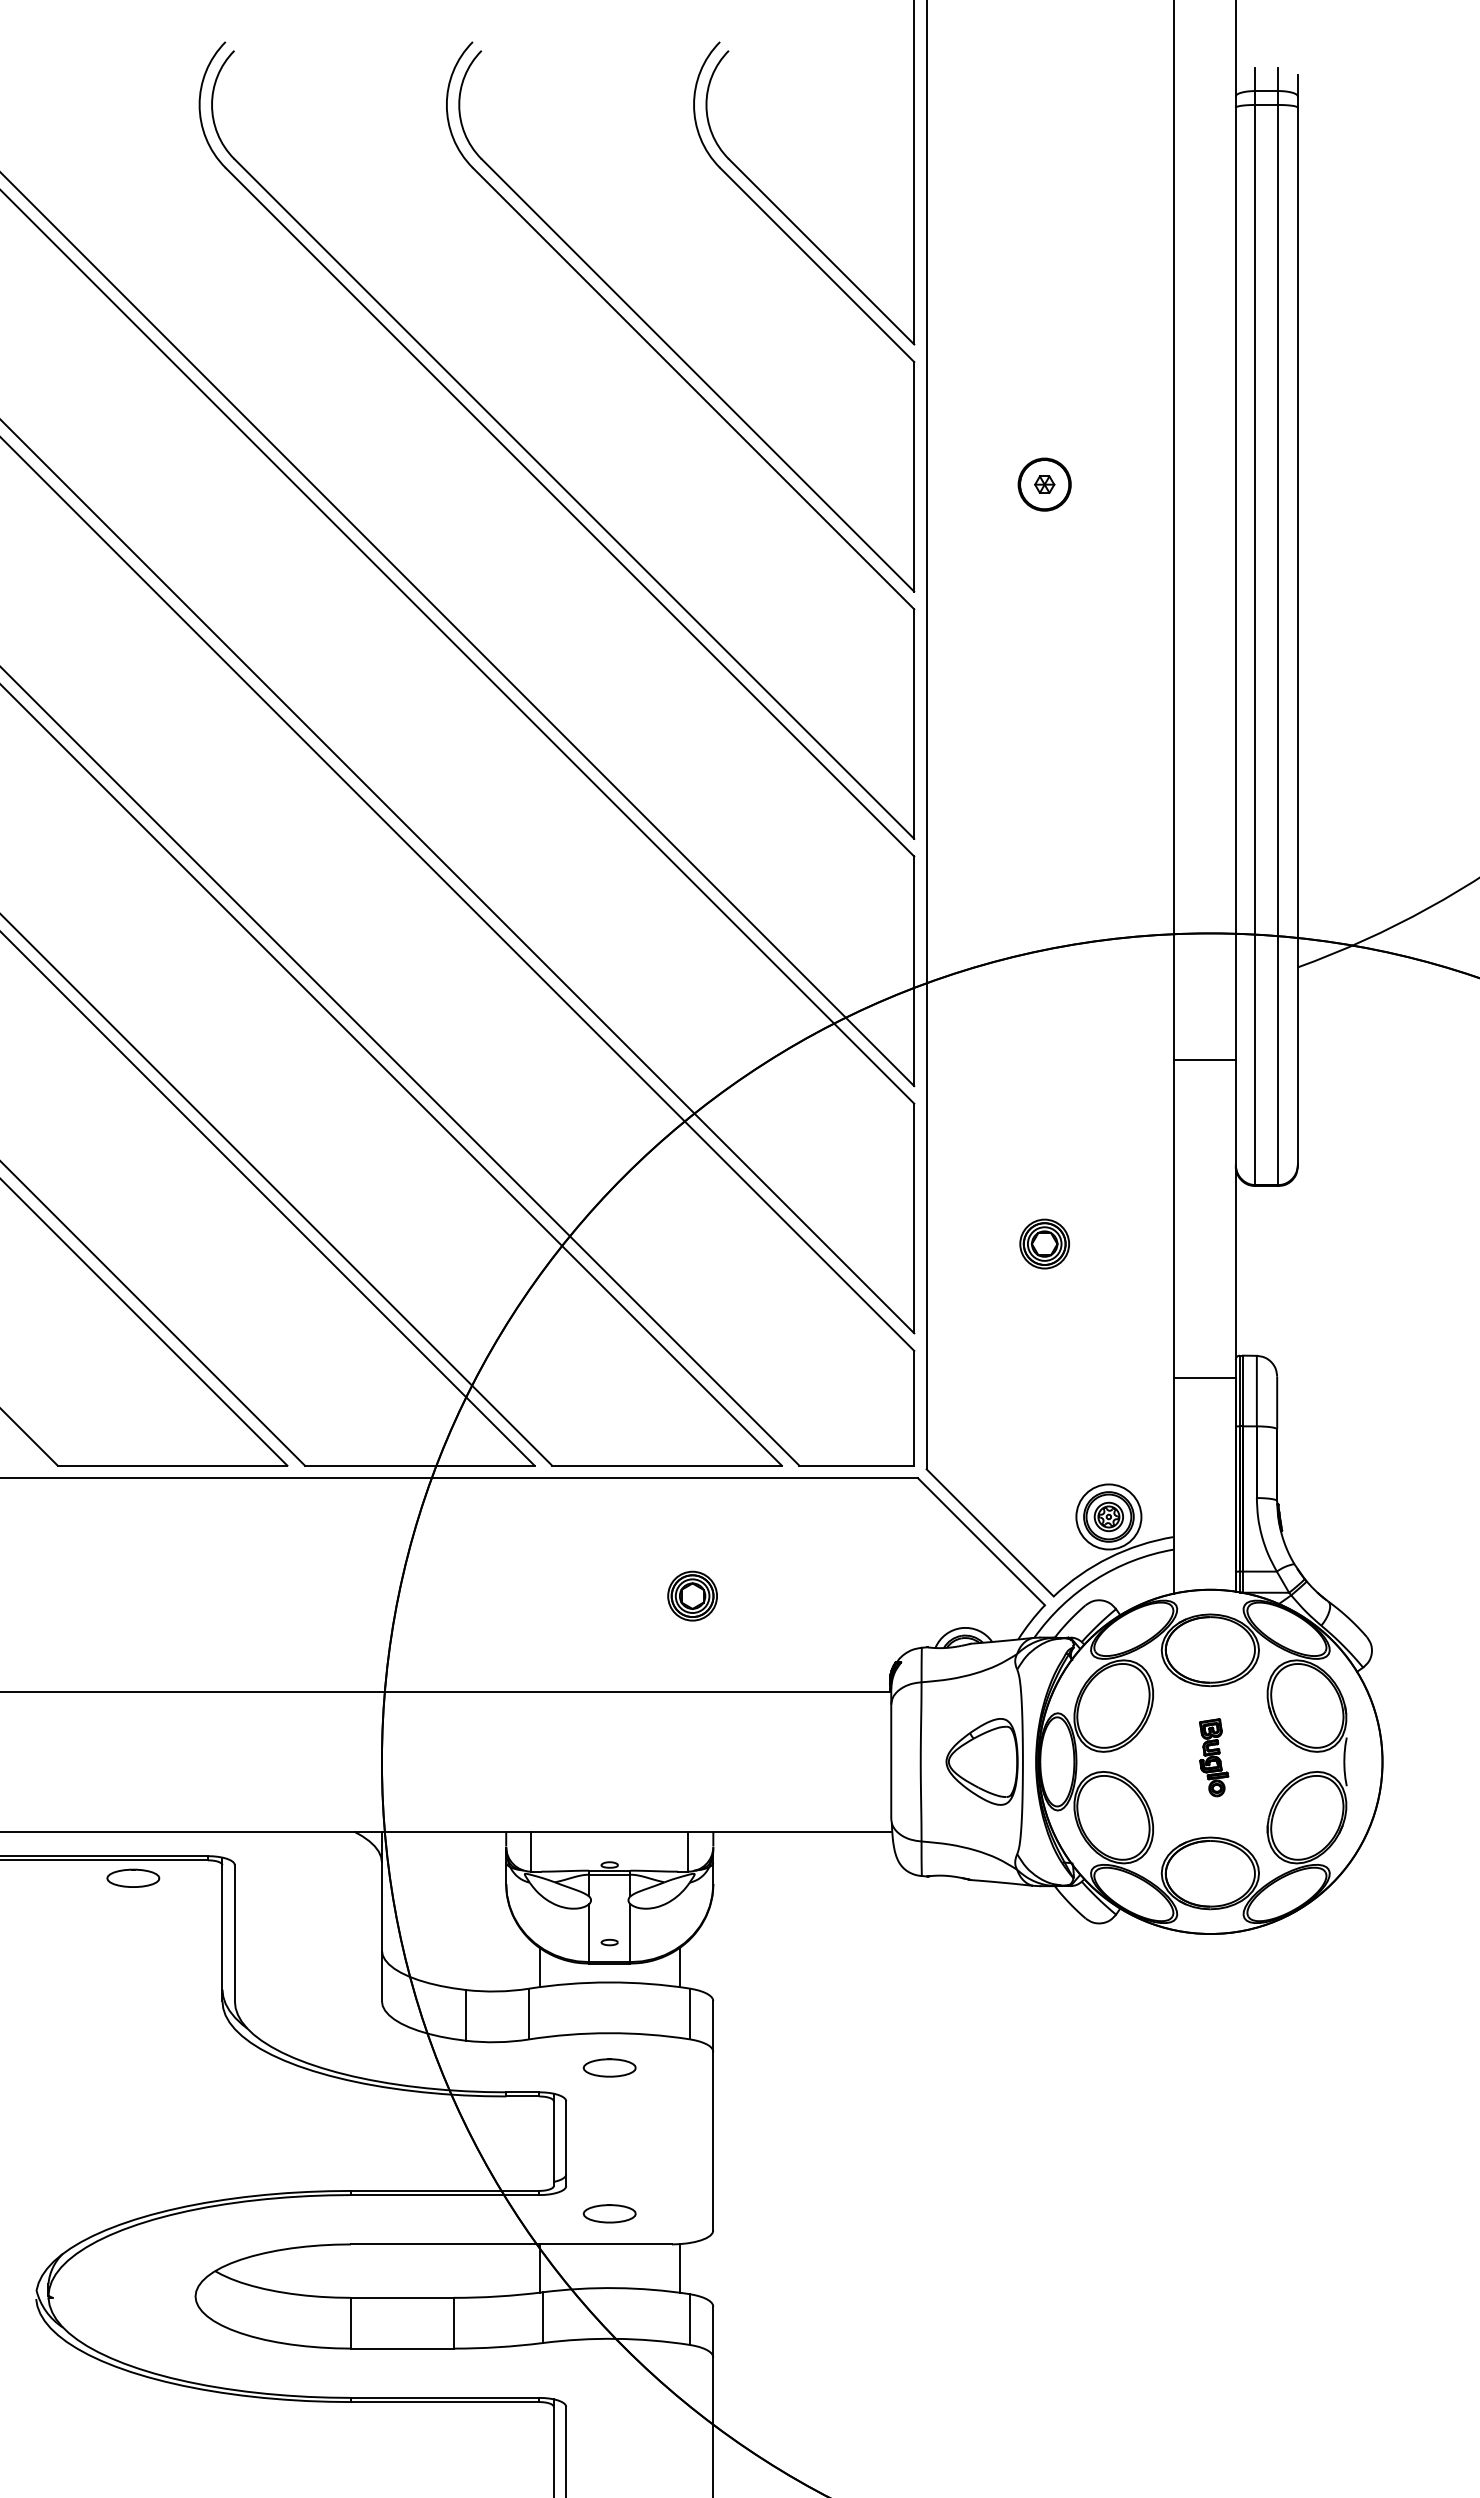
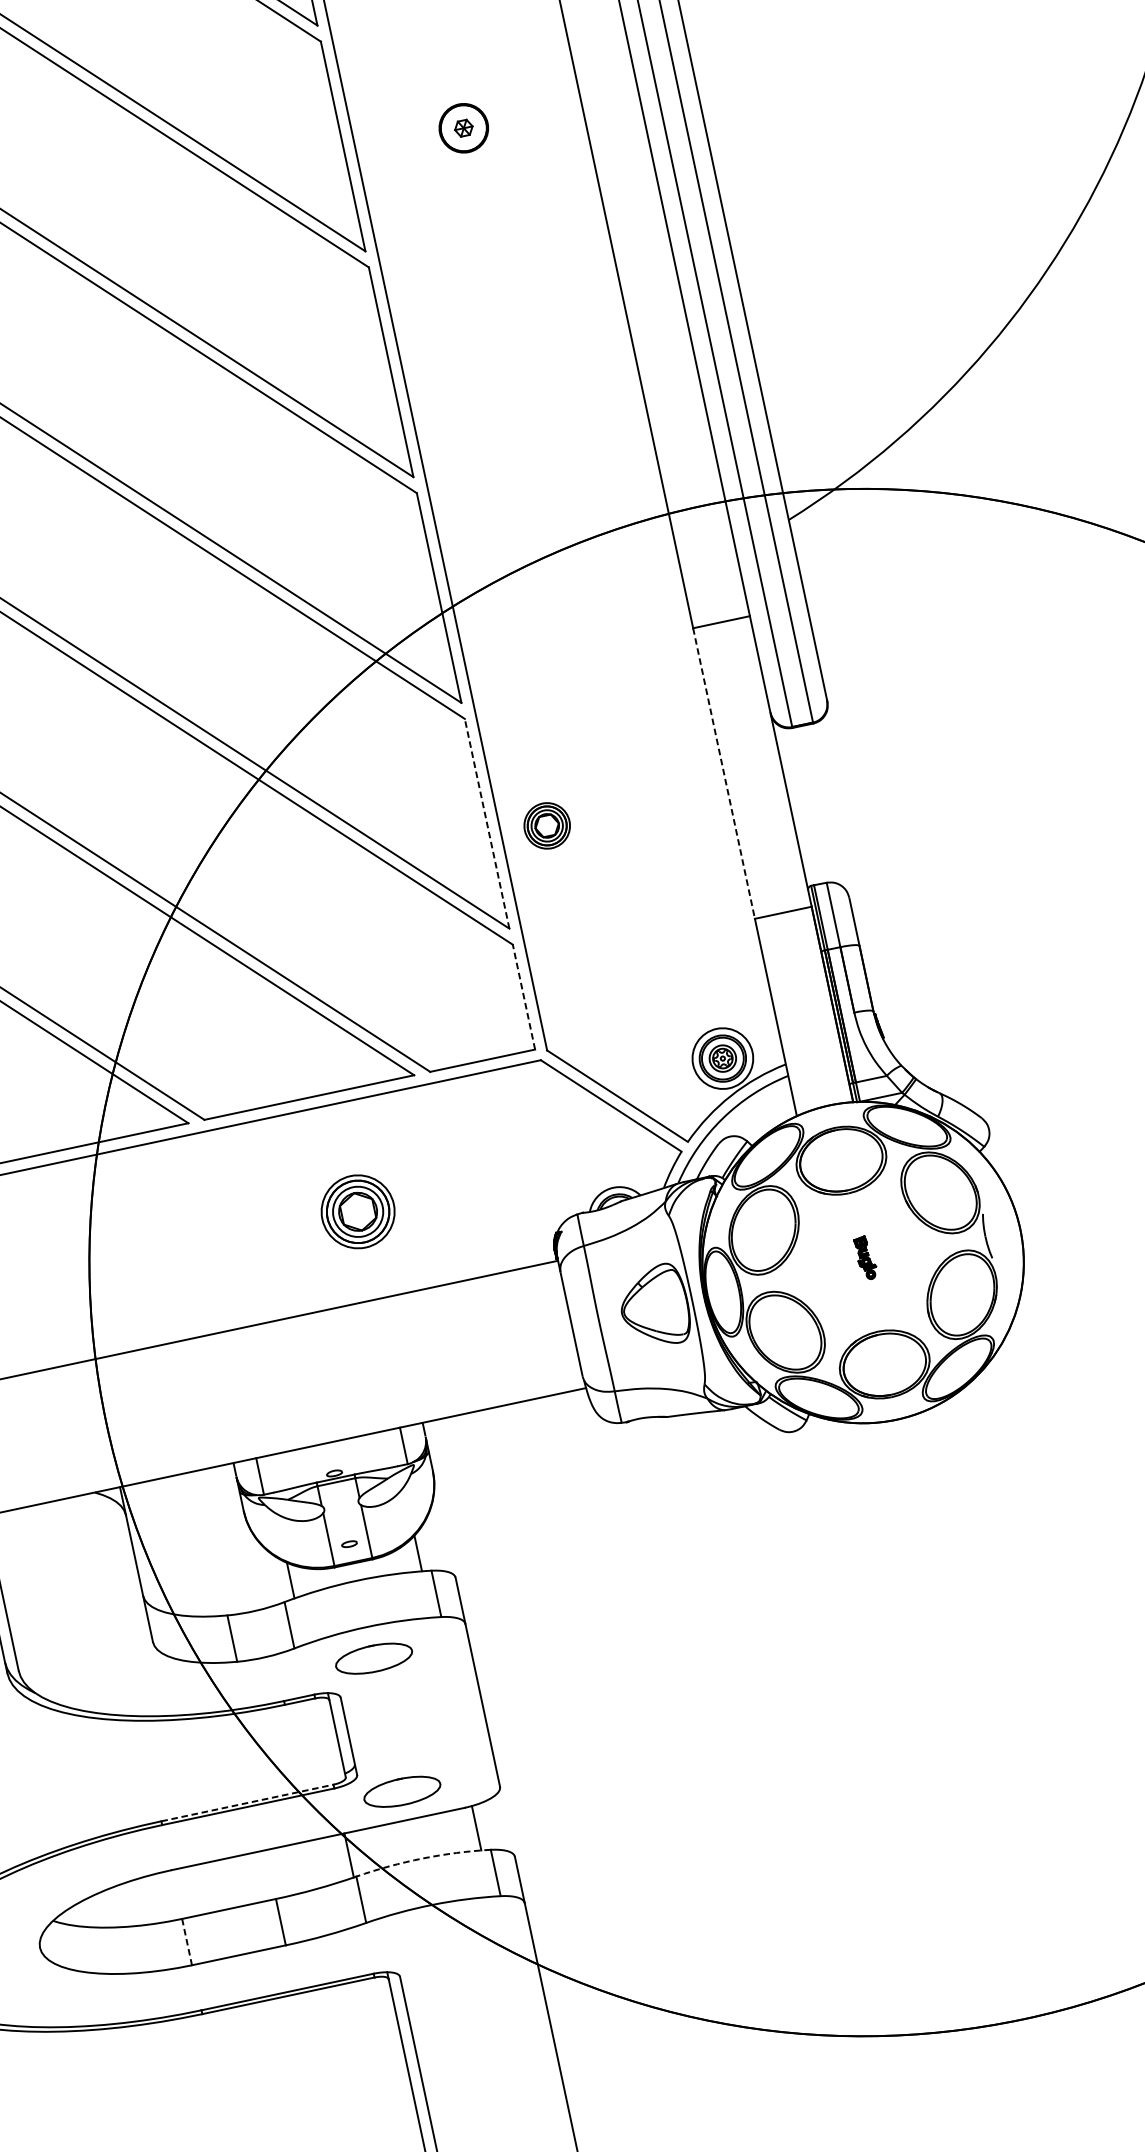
line: (914, 1218) -> (487, 823), solid -> dashed
line: (1173, 1219) -> (724, 774), solid -> dashed
part: (1044, 1243) -> (546, 825), moved
line: (914, 1407) -> (524, 996), solid -> dashed
part: (692, 1595) -> (357, 1211), size x1.6
part: (1214, 1757) -> (865, 1257), size x0.6
part: (609, 2067) -> (373, 1658), size x1.6
line: (445, 2190) -> (247, 1802), solid -> dashed
part: (609, 2213) -> (401, 1791), size x1.6
arc: (616, 2288) -> (422, 1858), solid -> dashed
line: (350, 2323) -> (186, 1942), solid -> dashed

